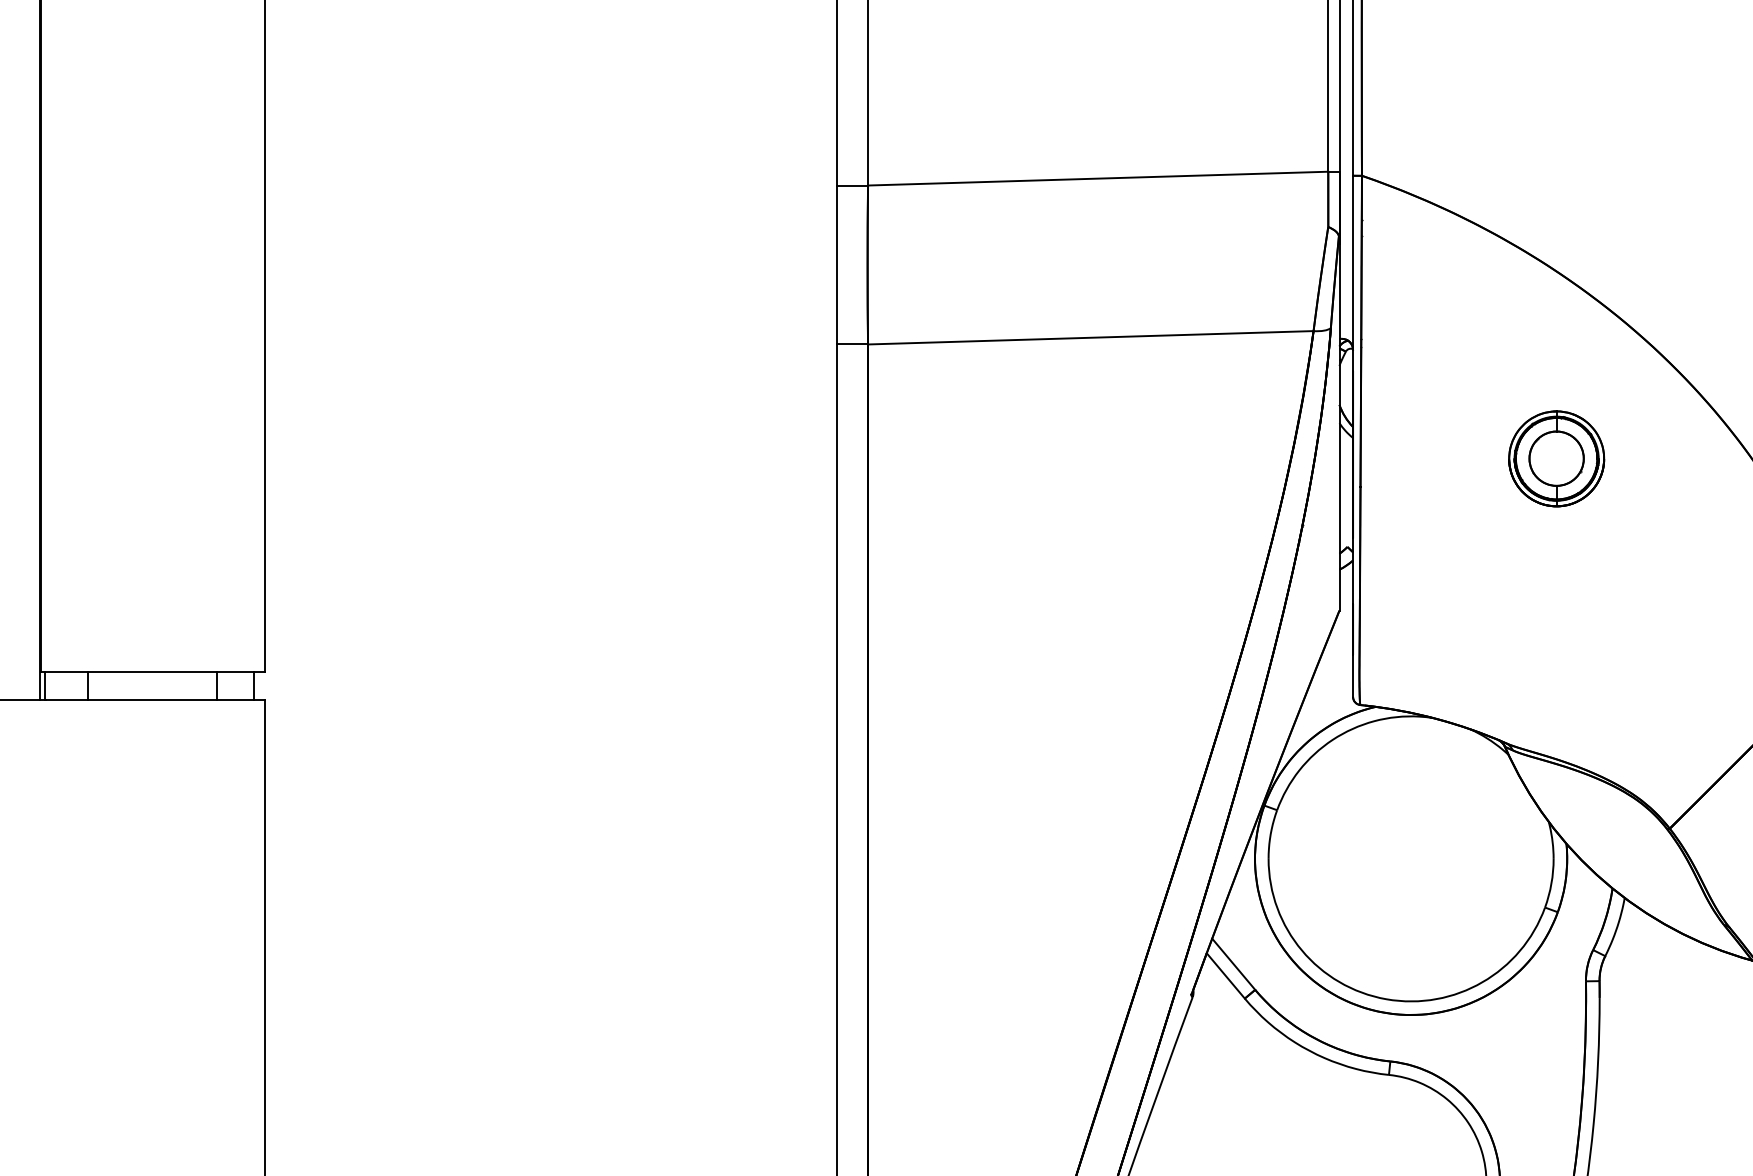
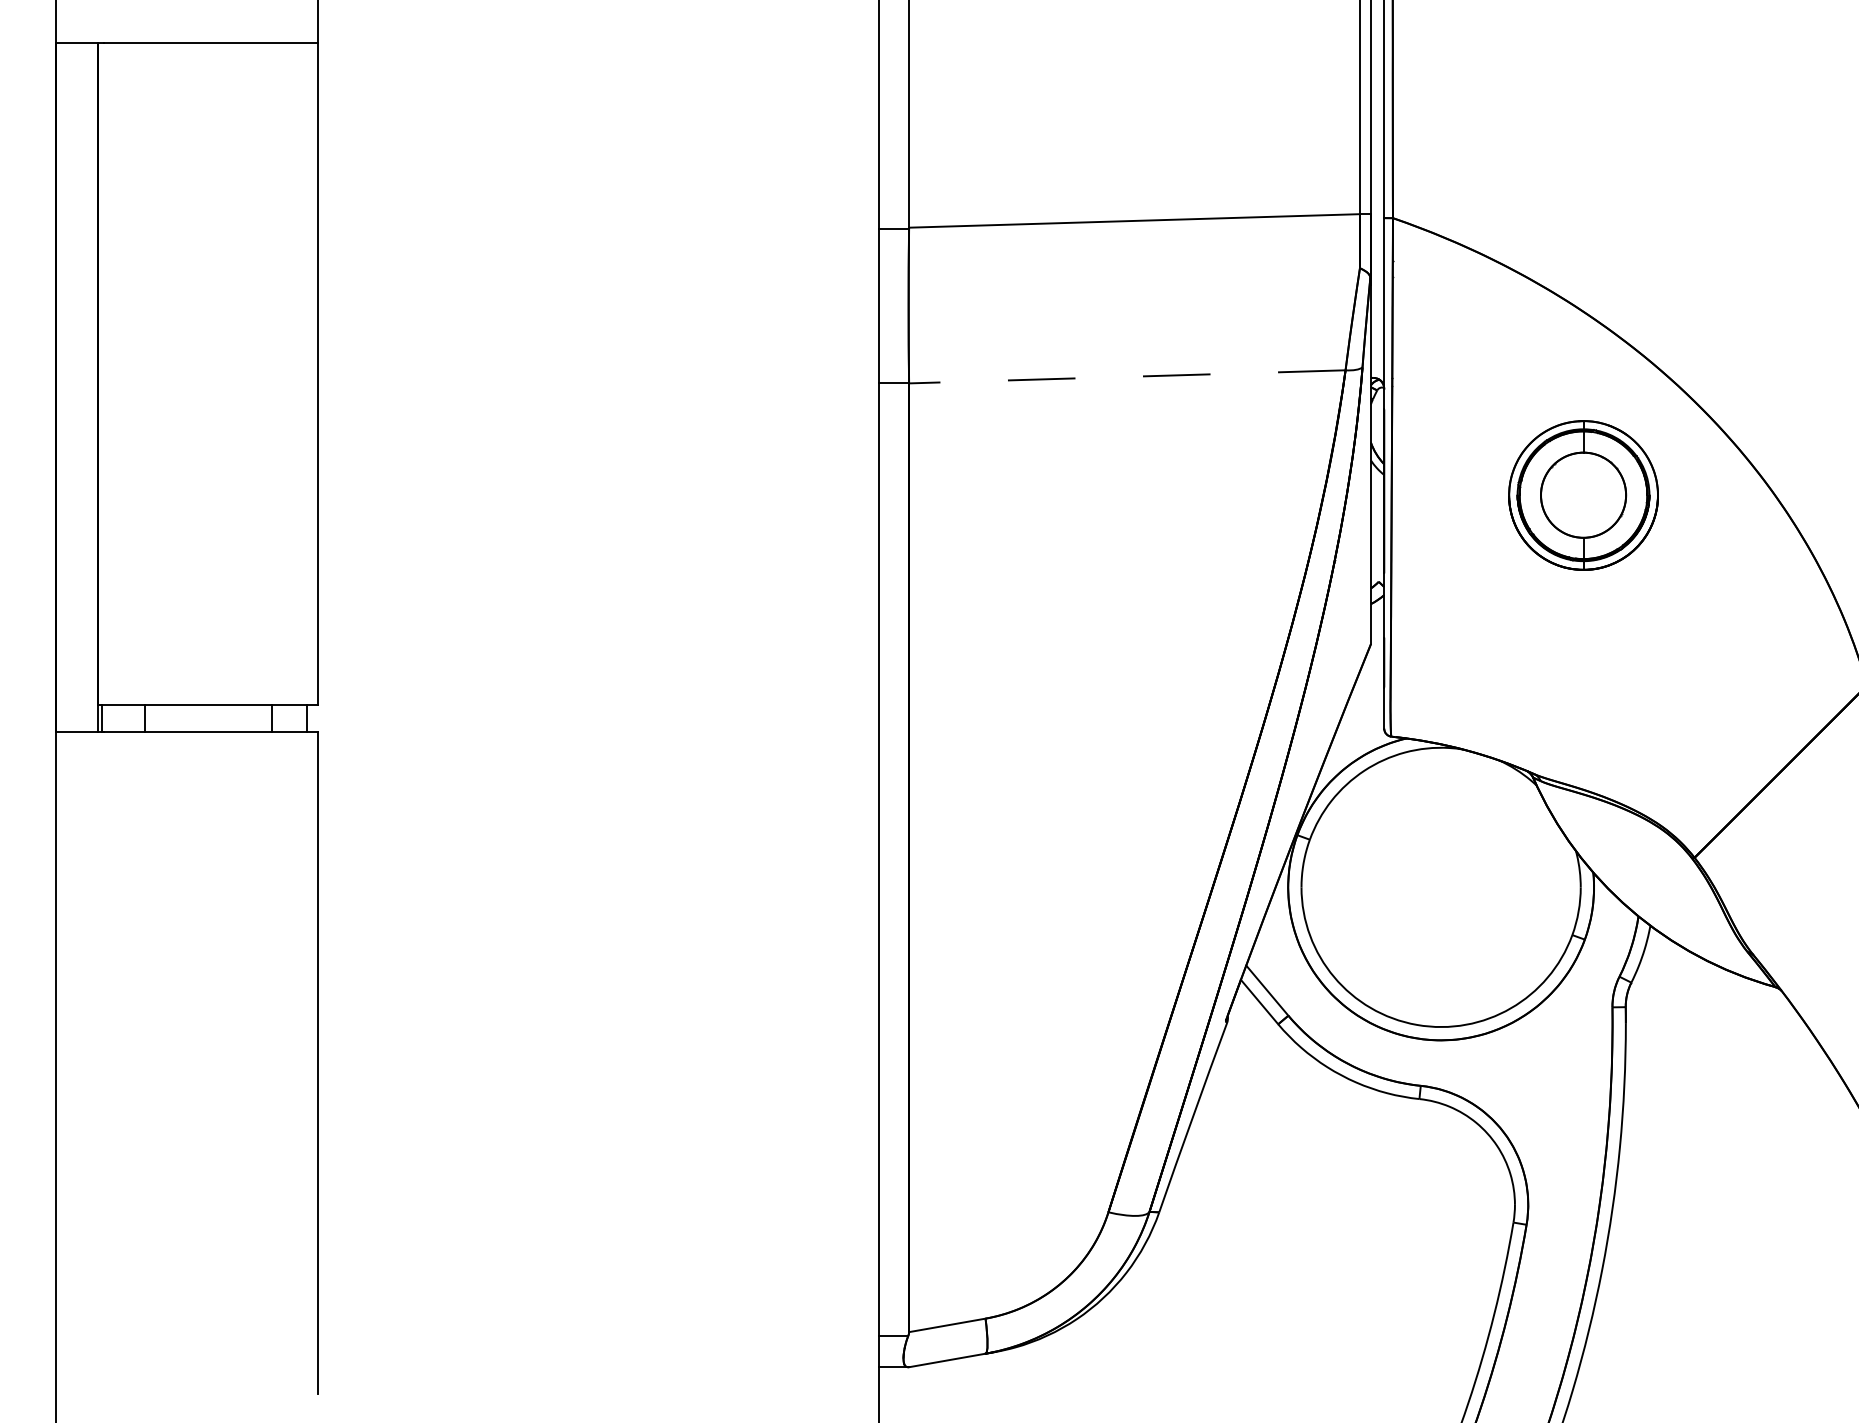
line: (1089, 337) -> (1126, 376), solid -> dashed
part: (1556, 458) -> (1583, 495), size x1.6

